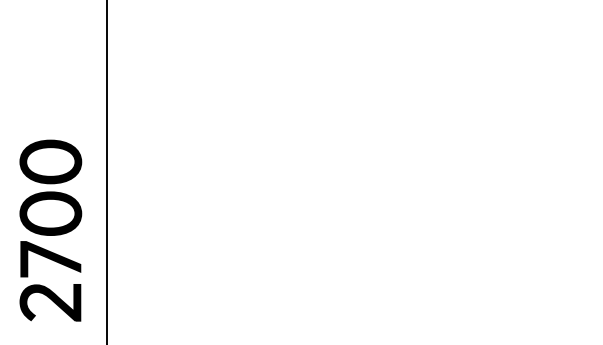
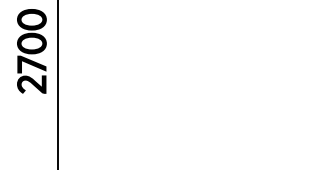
part: (49, 230) -> (31, 51), moved

